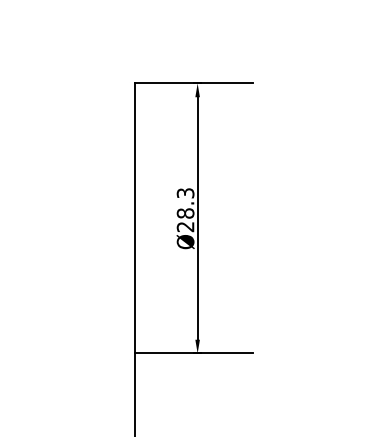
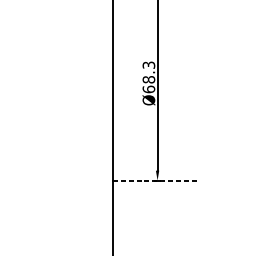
text: (185, 226) -> (148, 89), Ø28.3 -> Ø68.3
line: (194, 353) -> (155, 180), solid -> dashed

